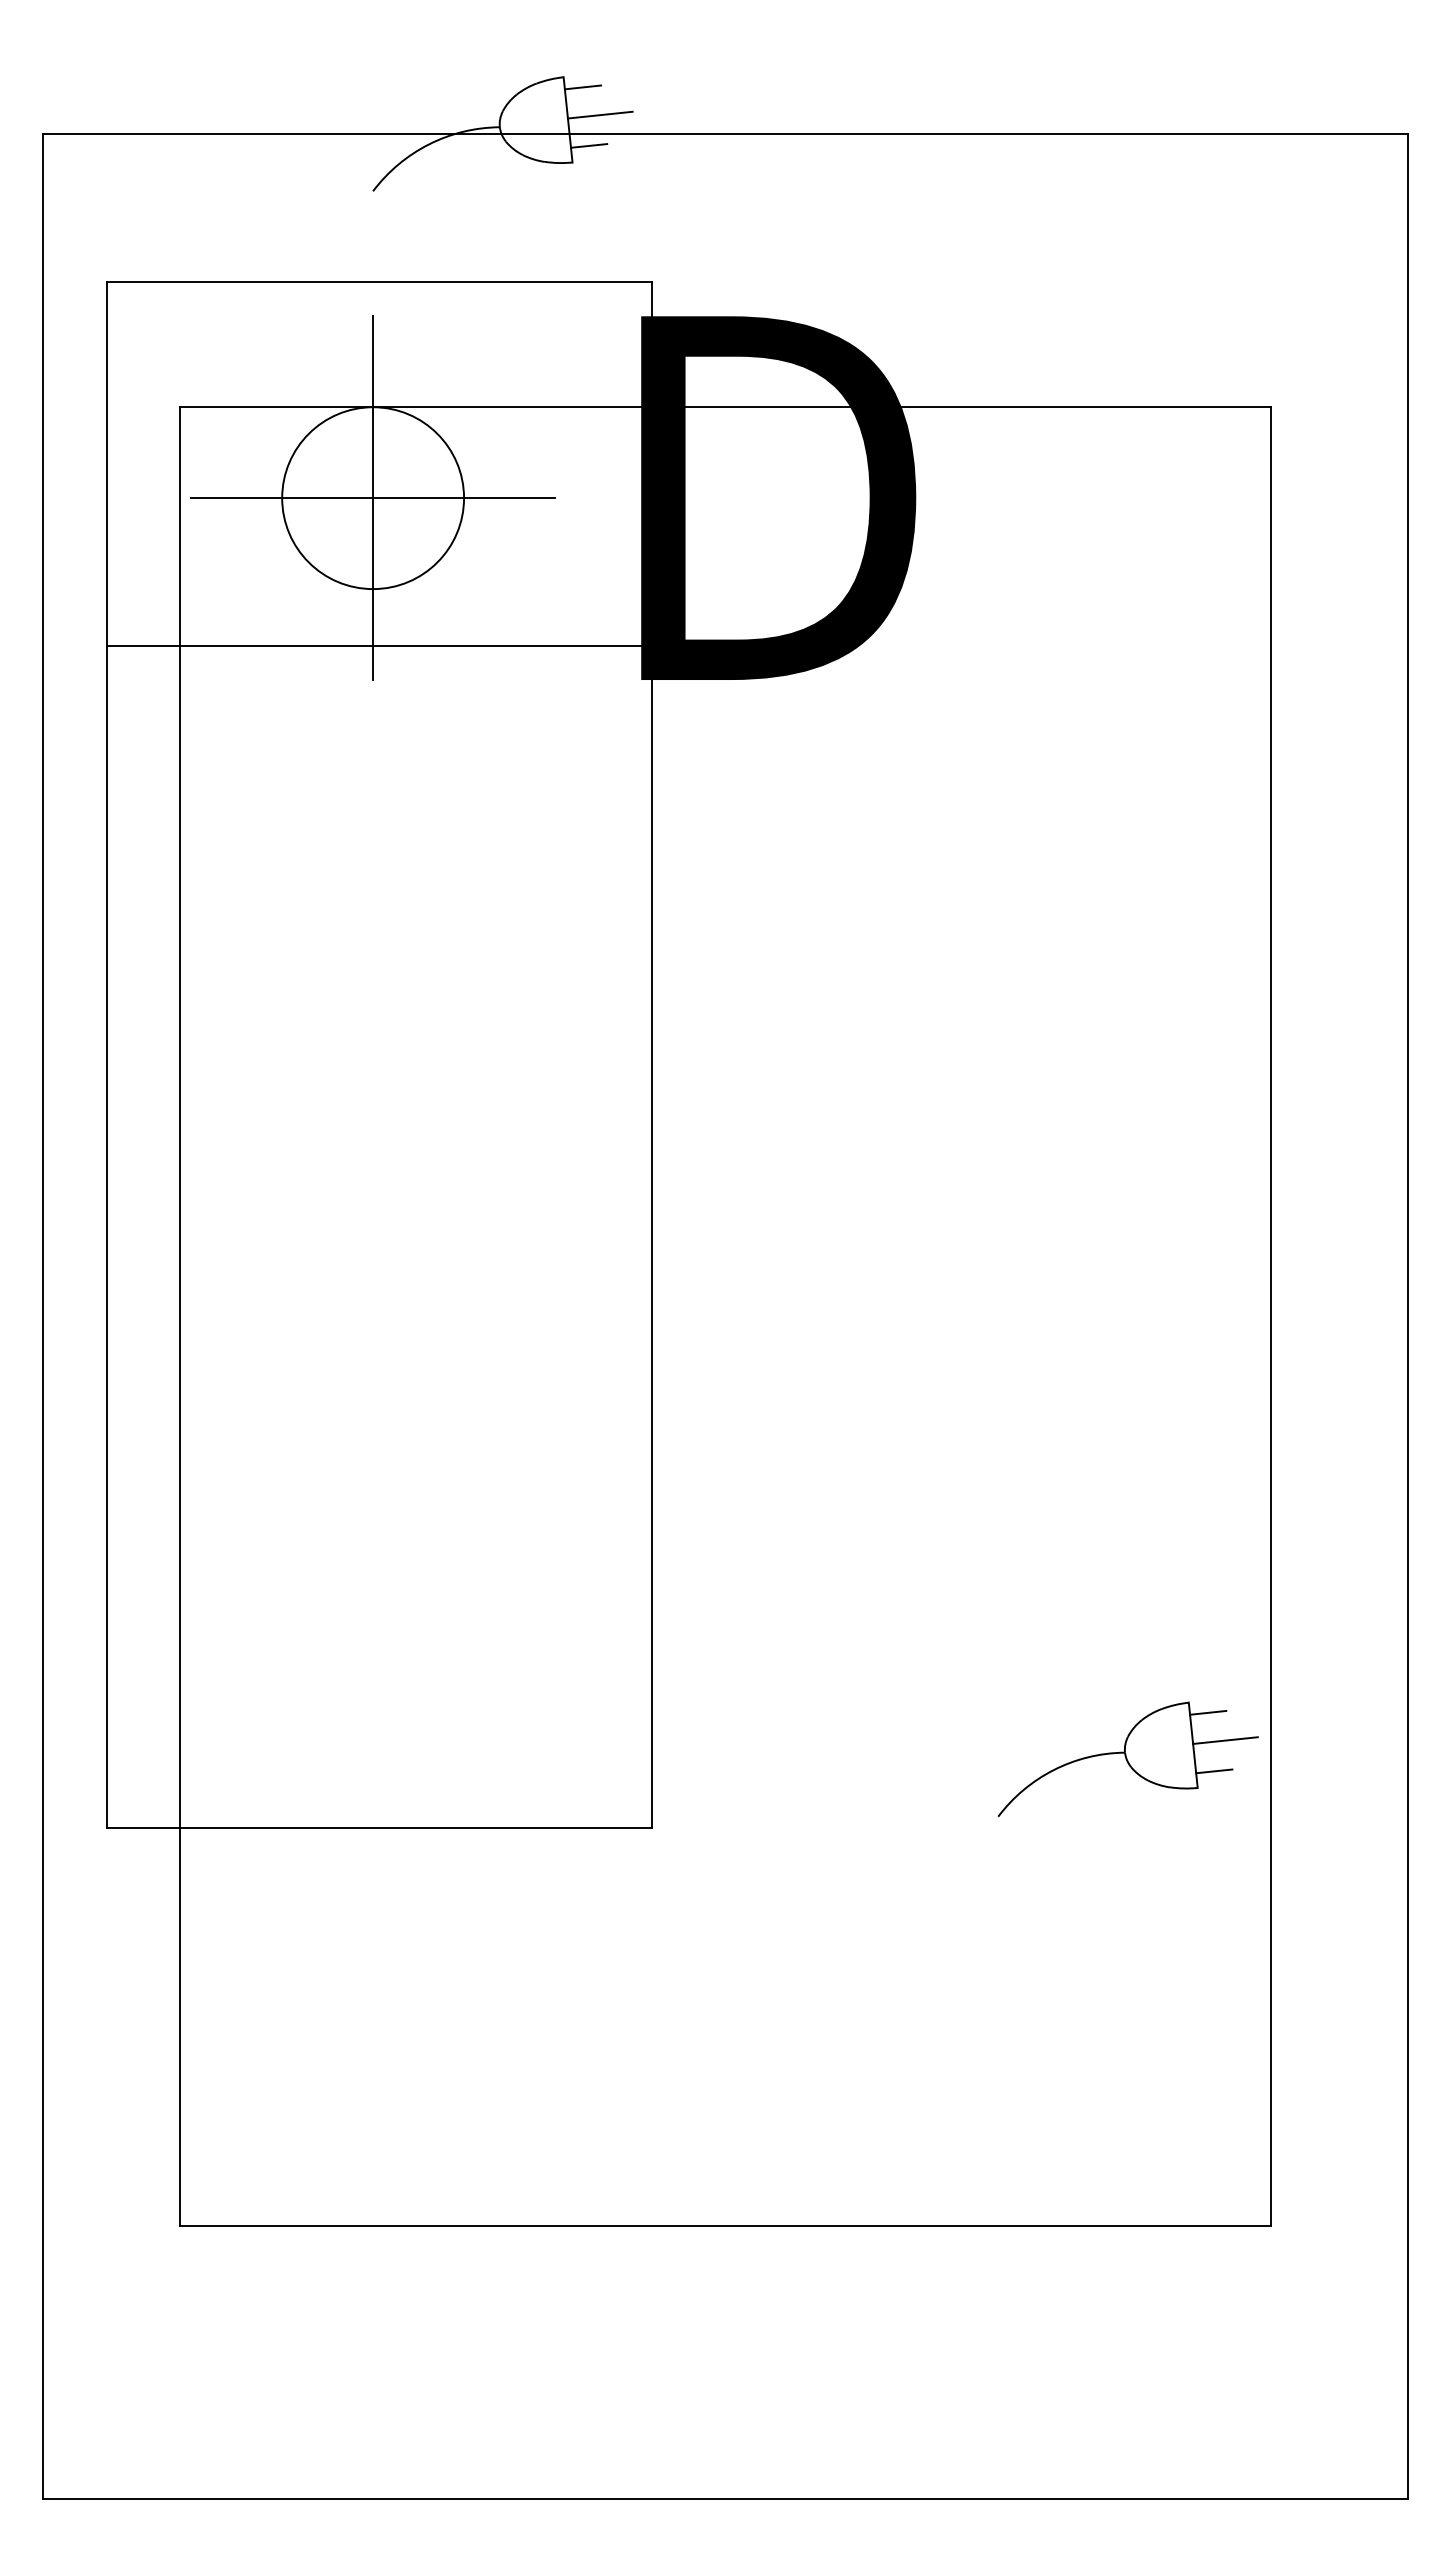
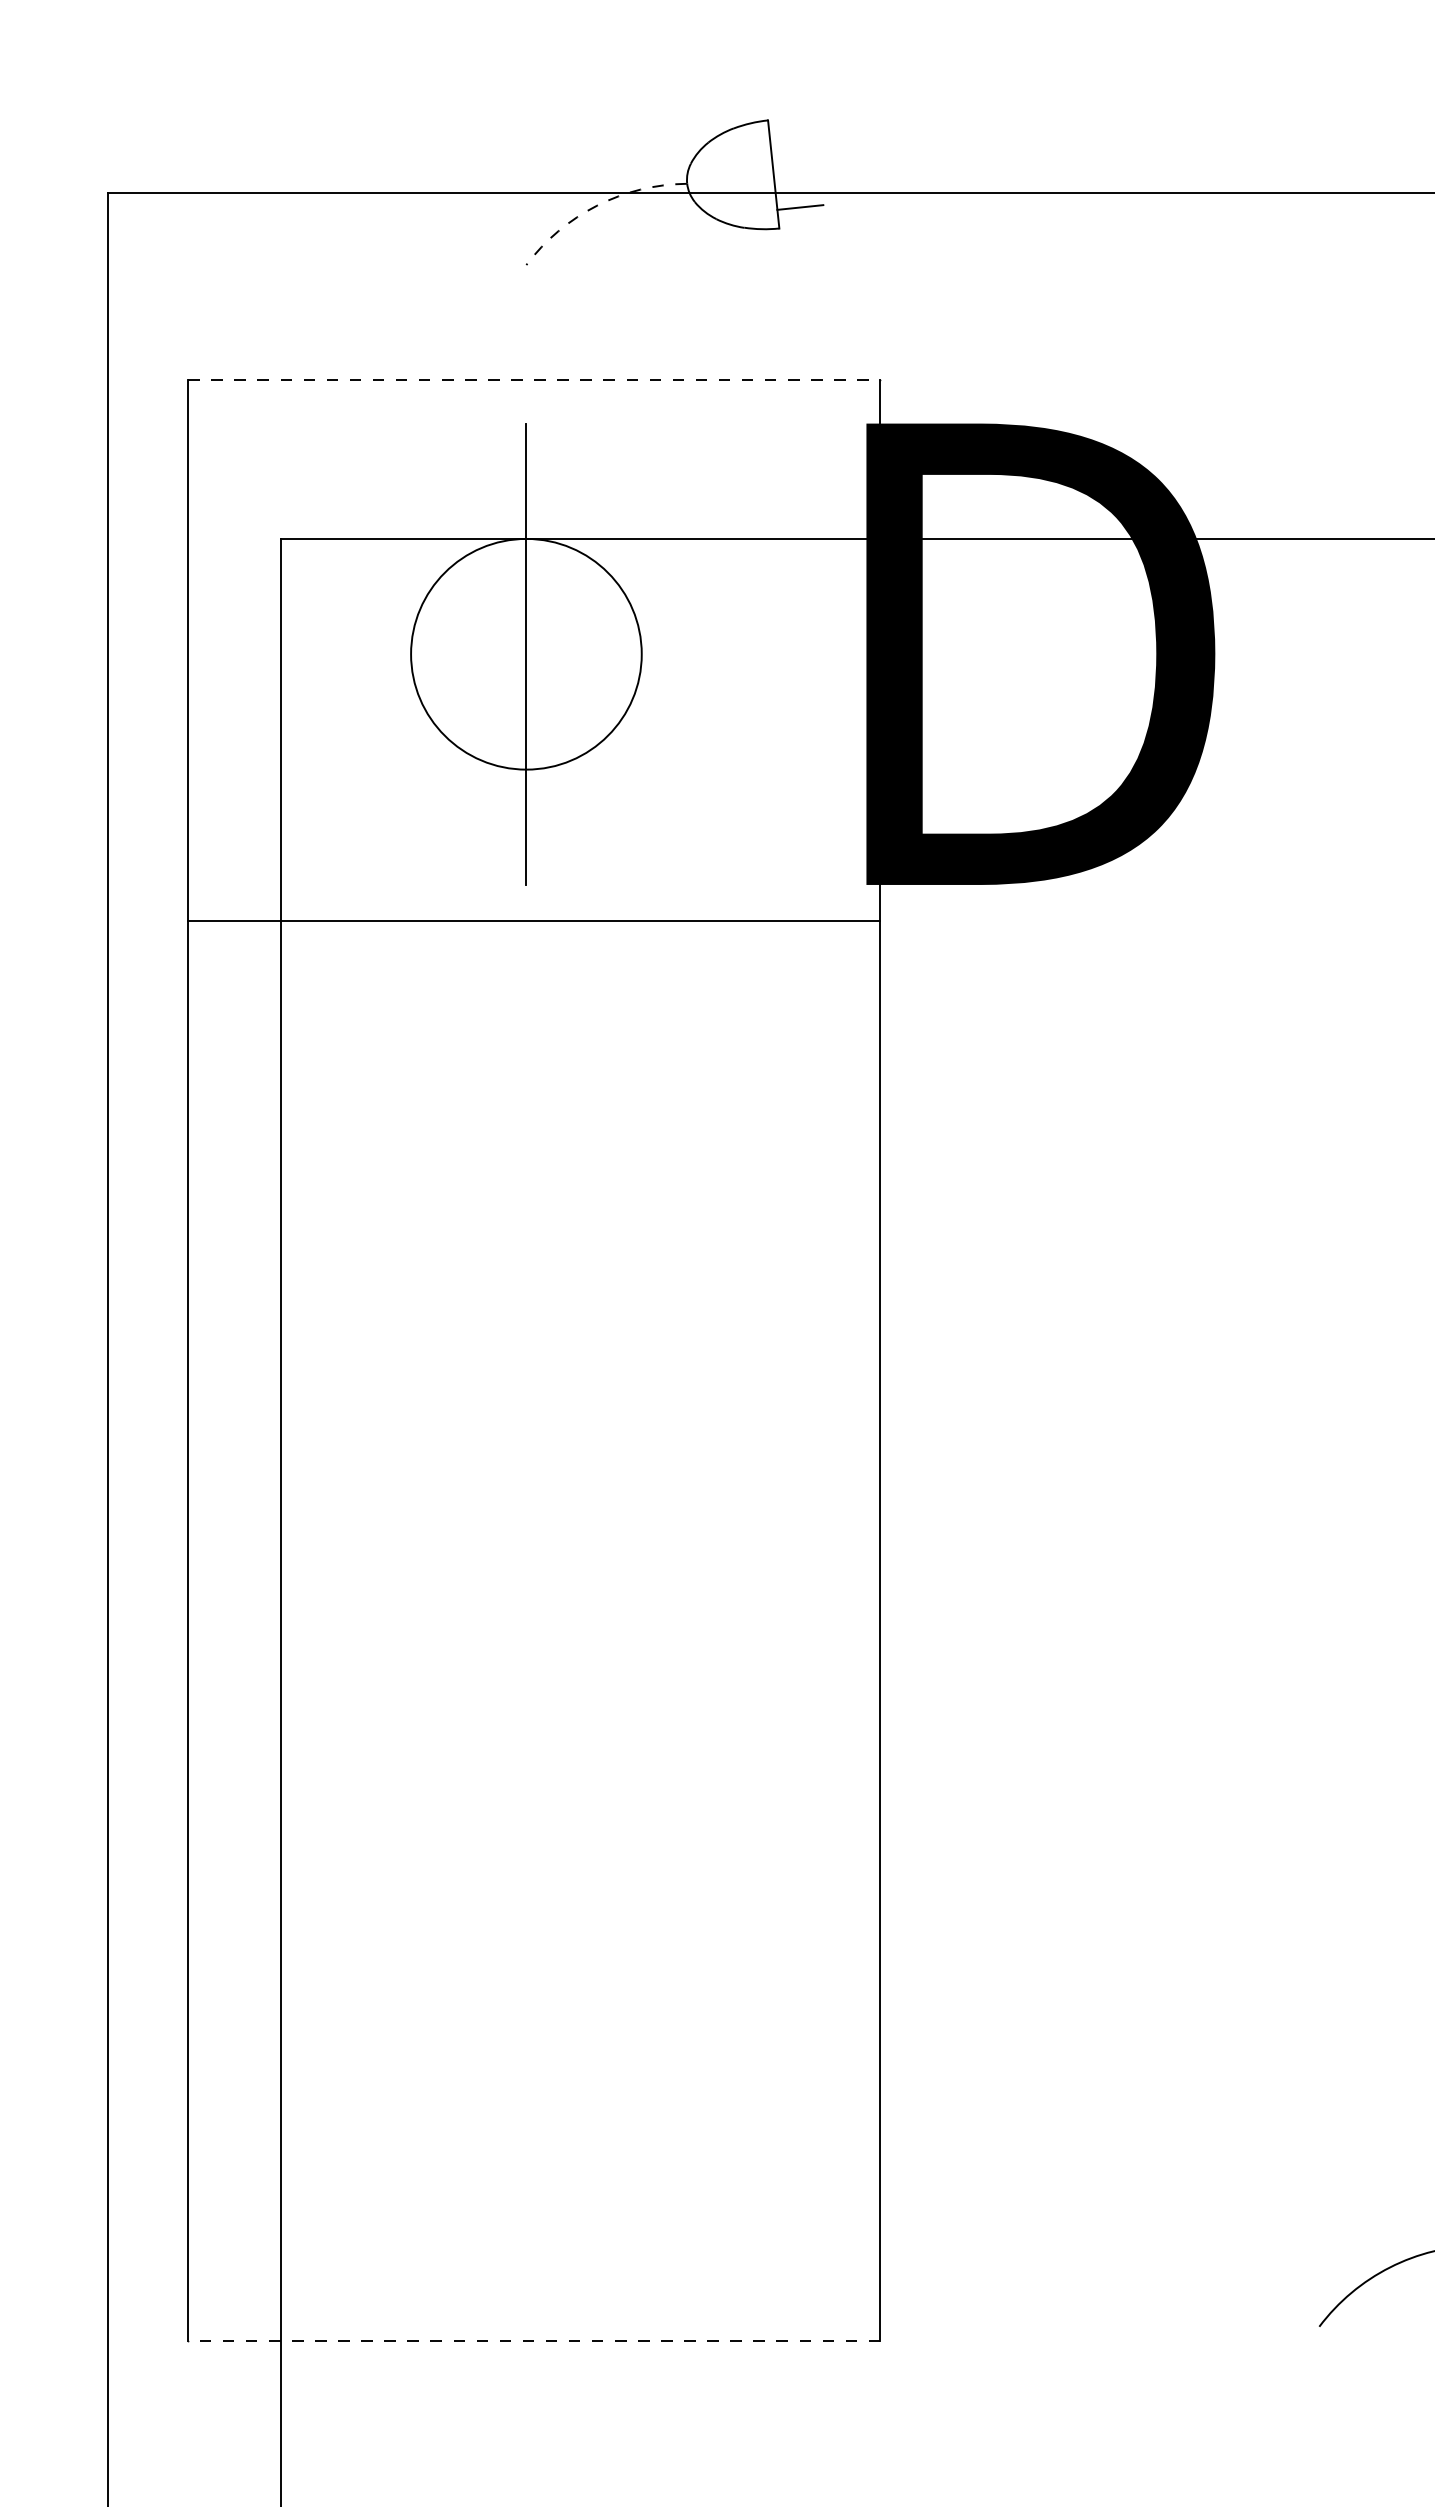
line: (582, 87) -> (791, 133), removed
line: (599, 114) -> (813, 167), removed
arc: (428, 144) -> (596, 205), solid -> dashed
line: (379, 281) -> (534, 379), solid -> dashed
line: (372, 498) -> (525, 654), removed
line: (379, 645) -> (534, 921), moved
line: (379, 1827) -> (534, 2340), solid -> dashed

